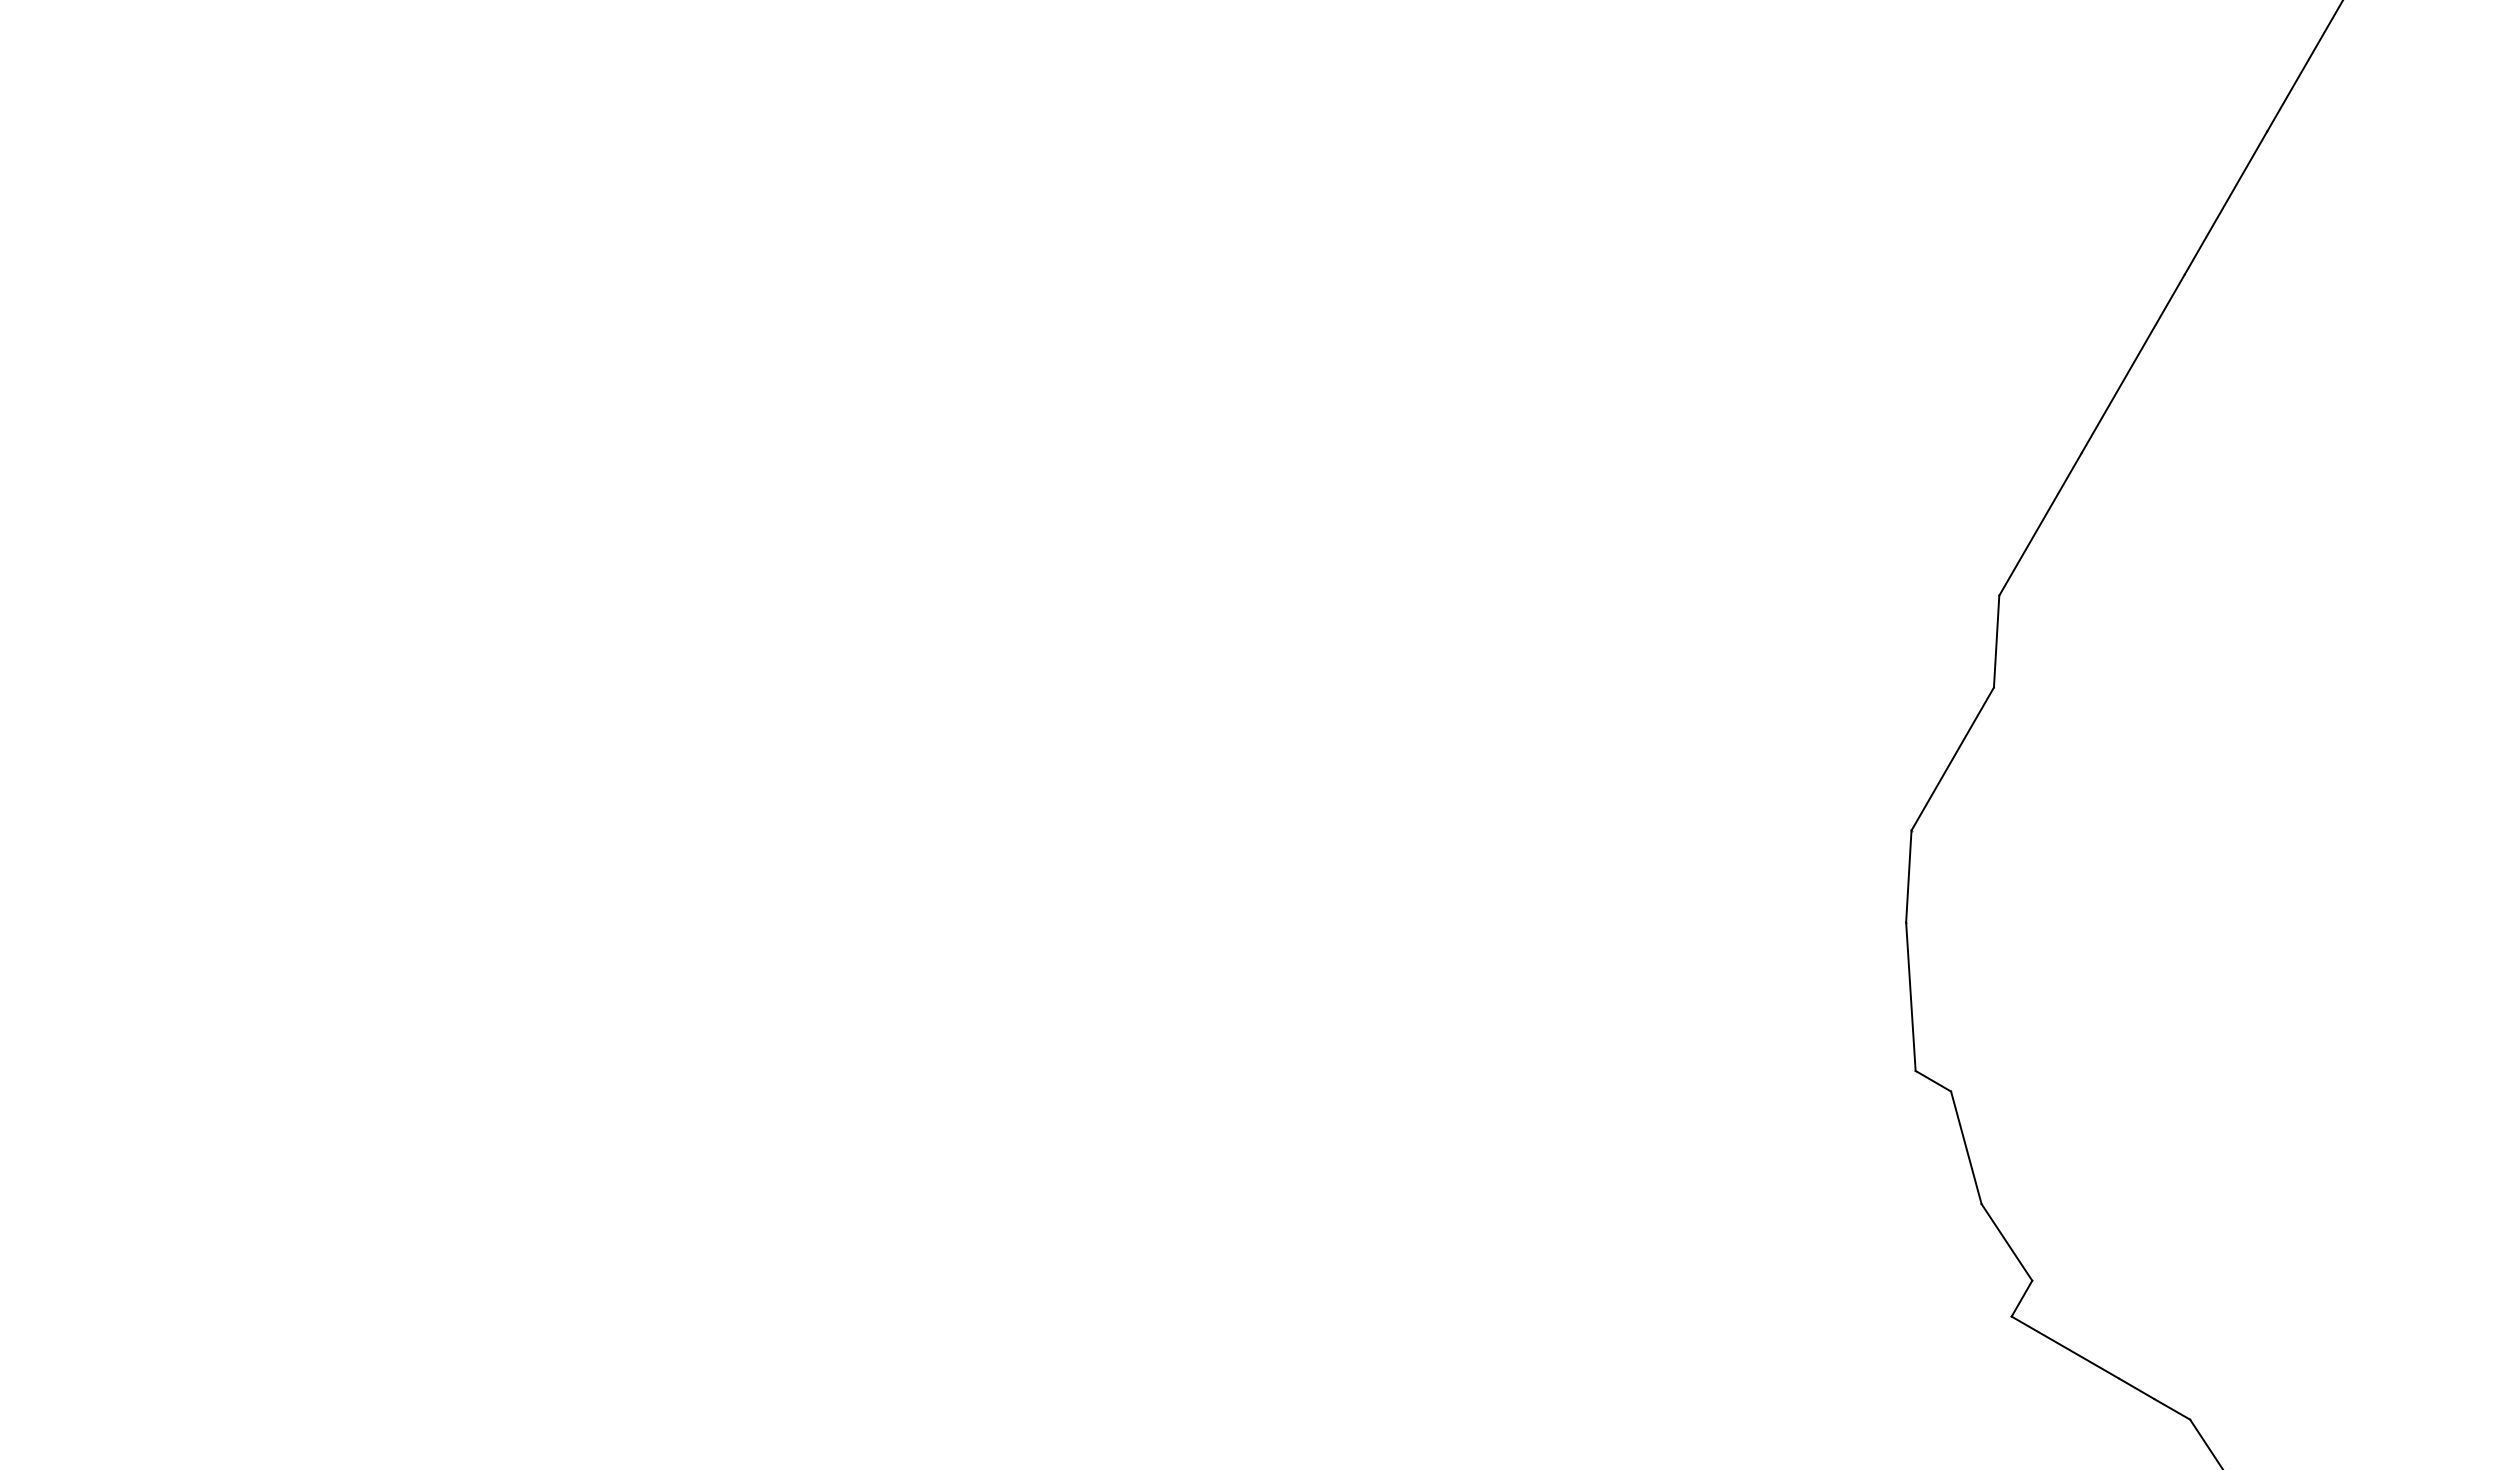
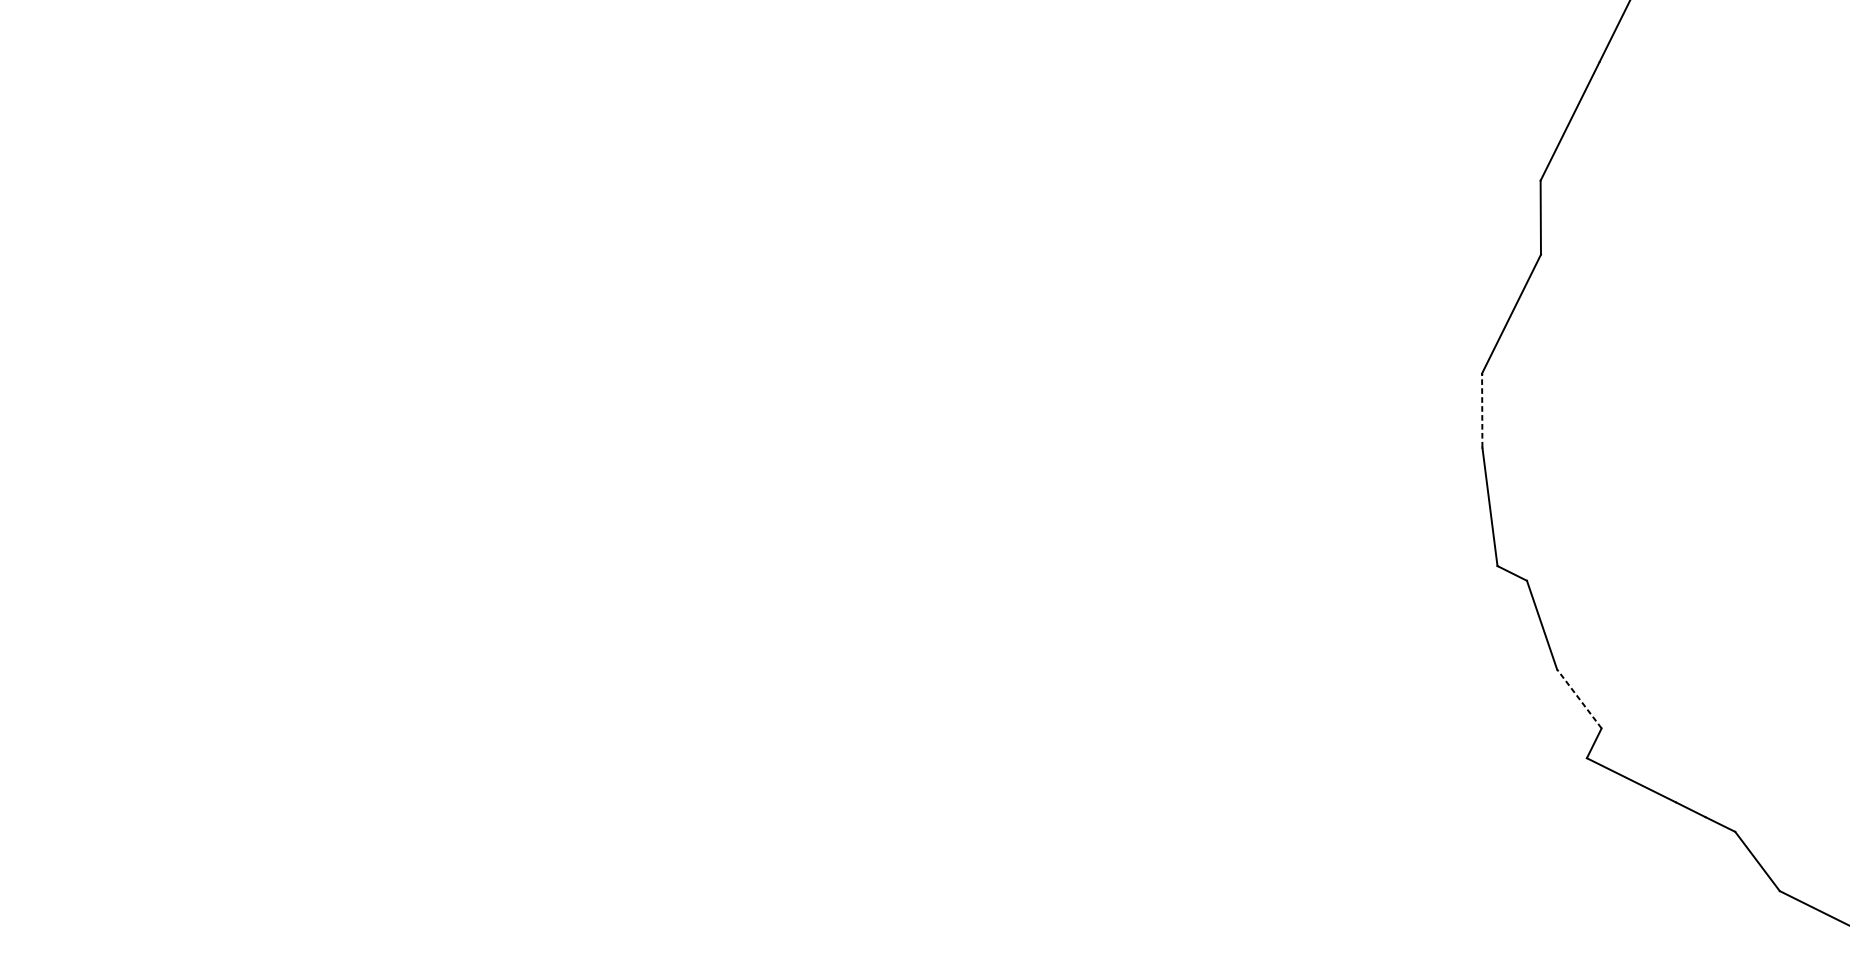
line: (1908, 876) -> (1481, 410), solid -> dashed
line: (2006, 1242) -> (1579, 699), solid -> dashed

